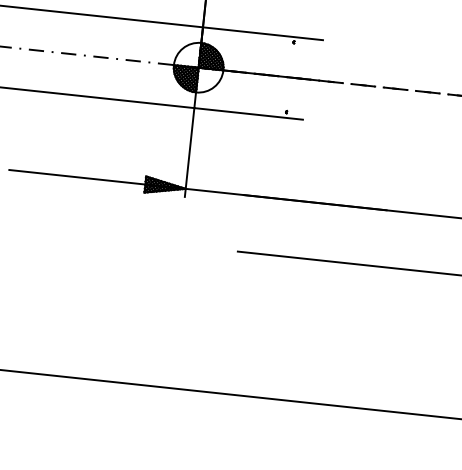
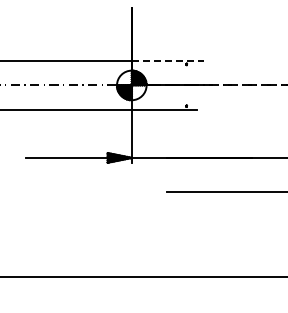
line: (262, 34) -> (167, 61), solid -> dashed

